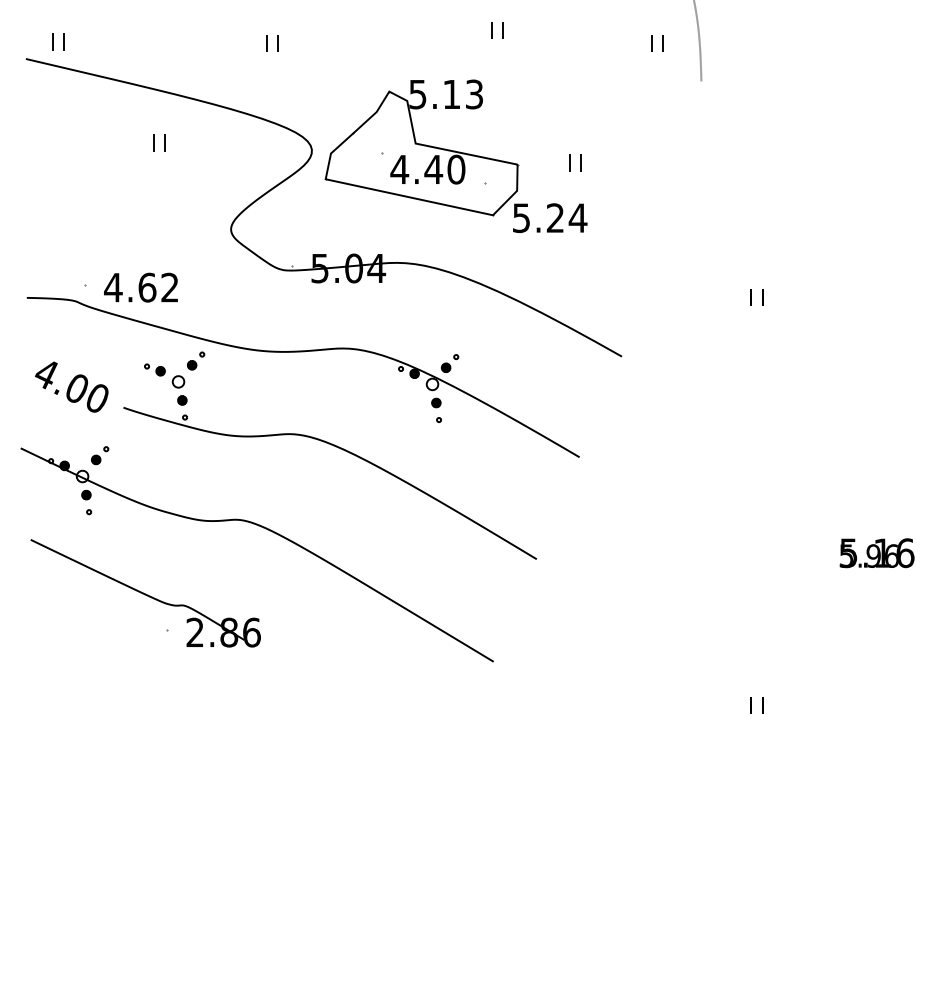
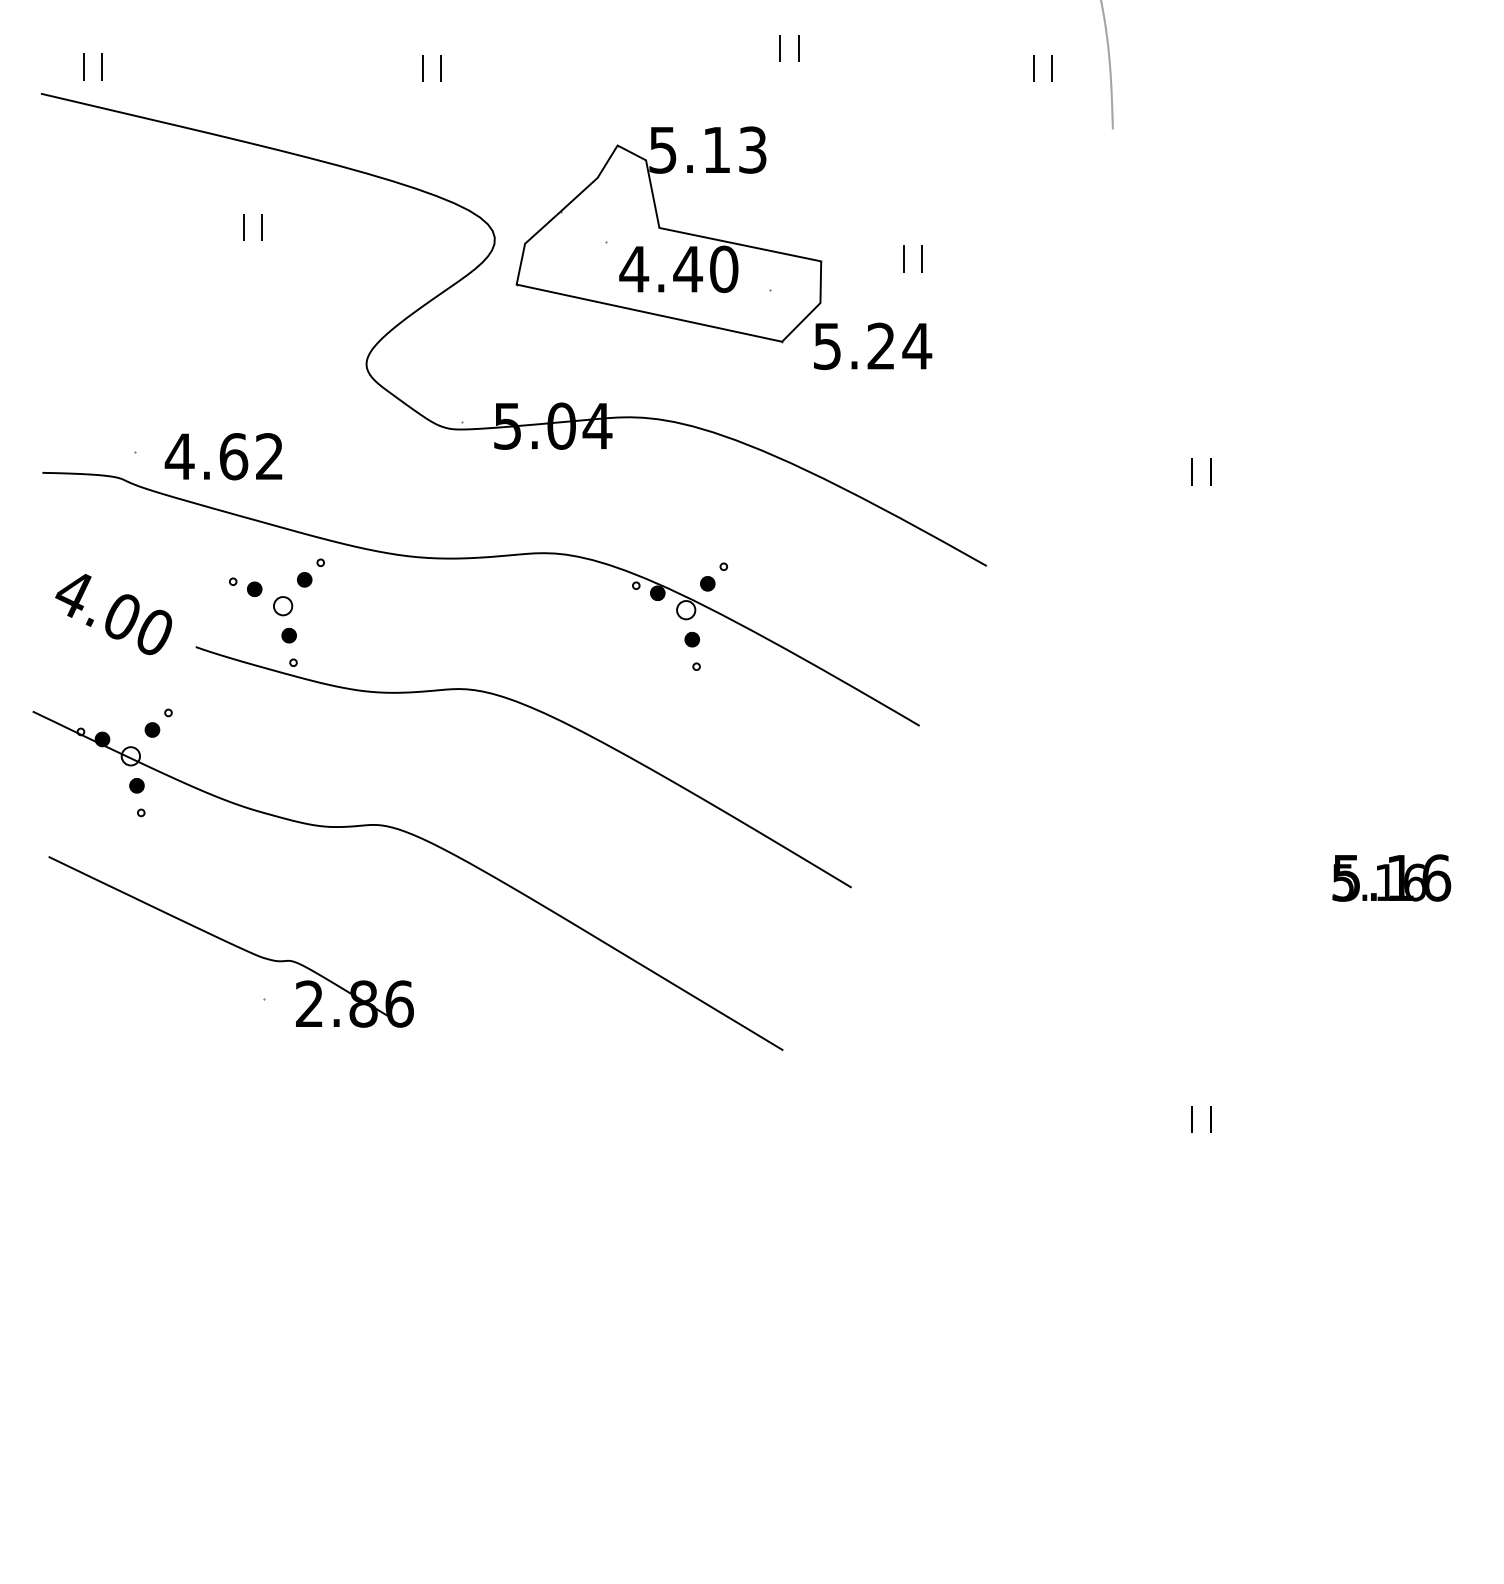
text: (873, 555) -> (1385, 881), 5.96 -> 5.16

